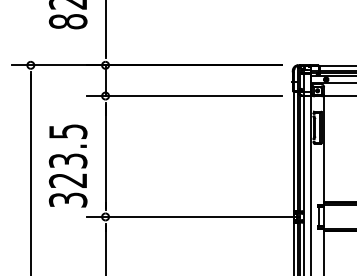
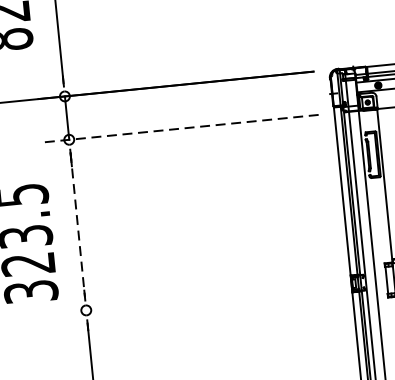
line: (184, 96) -> (180, 129), solid -> dashed
line: (105, 157) -> (77, 226), solid -> dashed
line: (192, 216) -> (208, 297), removed

